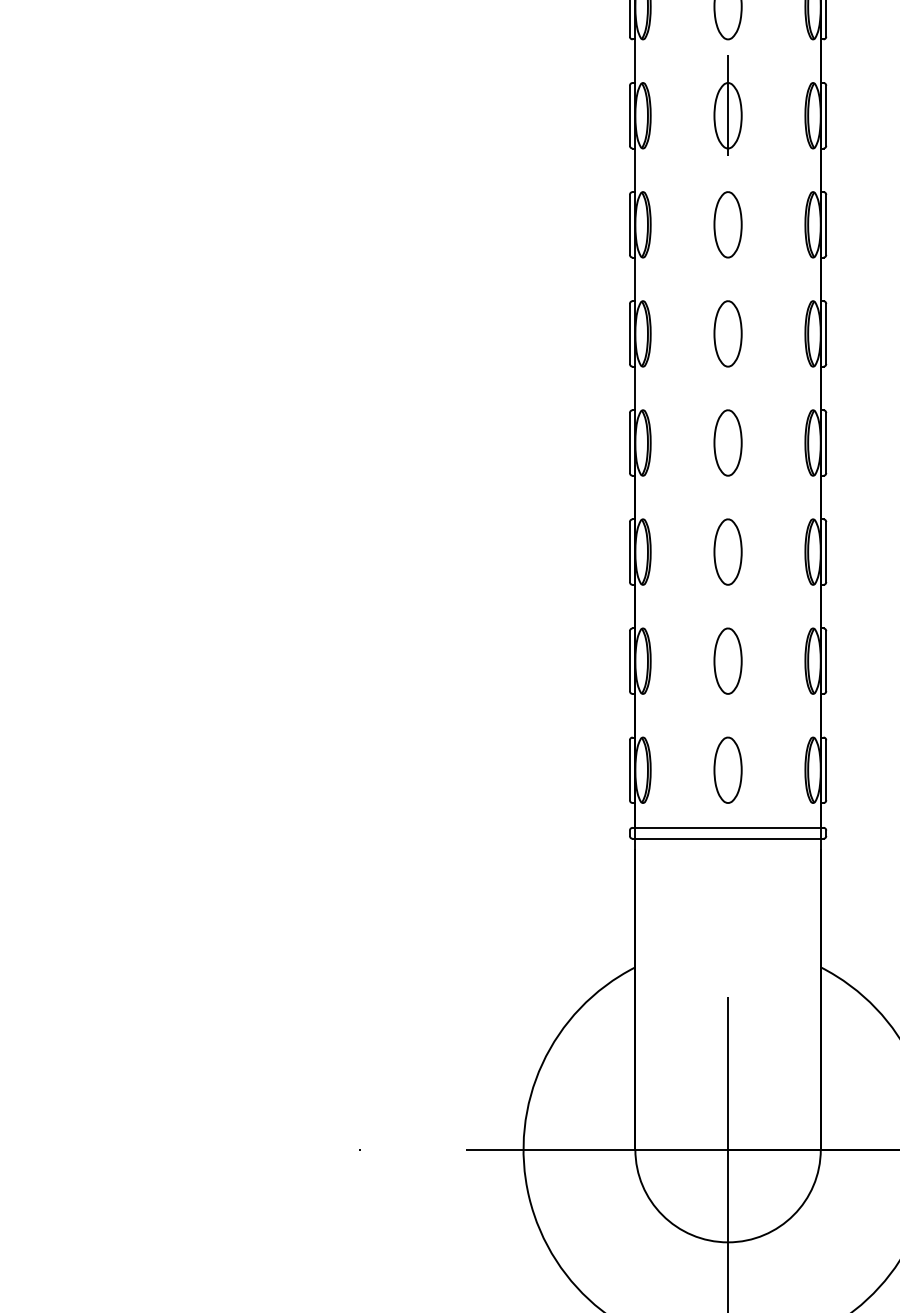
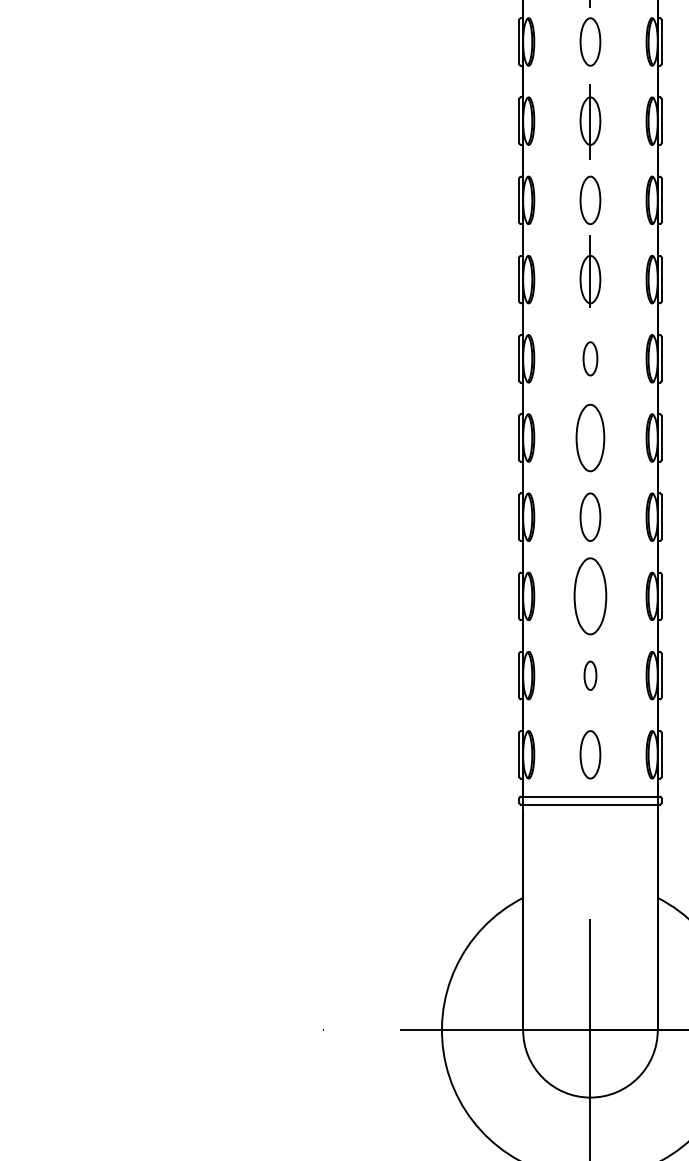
part: (728, 224) -> (590, 358), size x0.7
part: (728, 333) -> (590, 437), size x1.4
part: (728, 552) -> (590, 596), size x1.6
part: (728, 661) -> (590, 675), size x0.6

